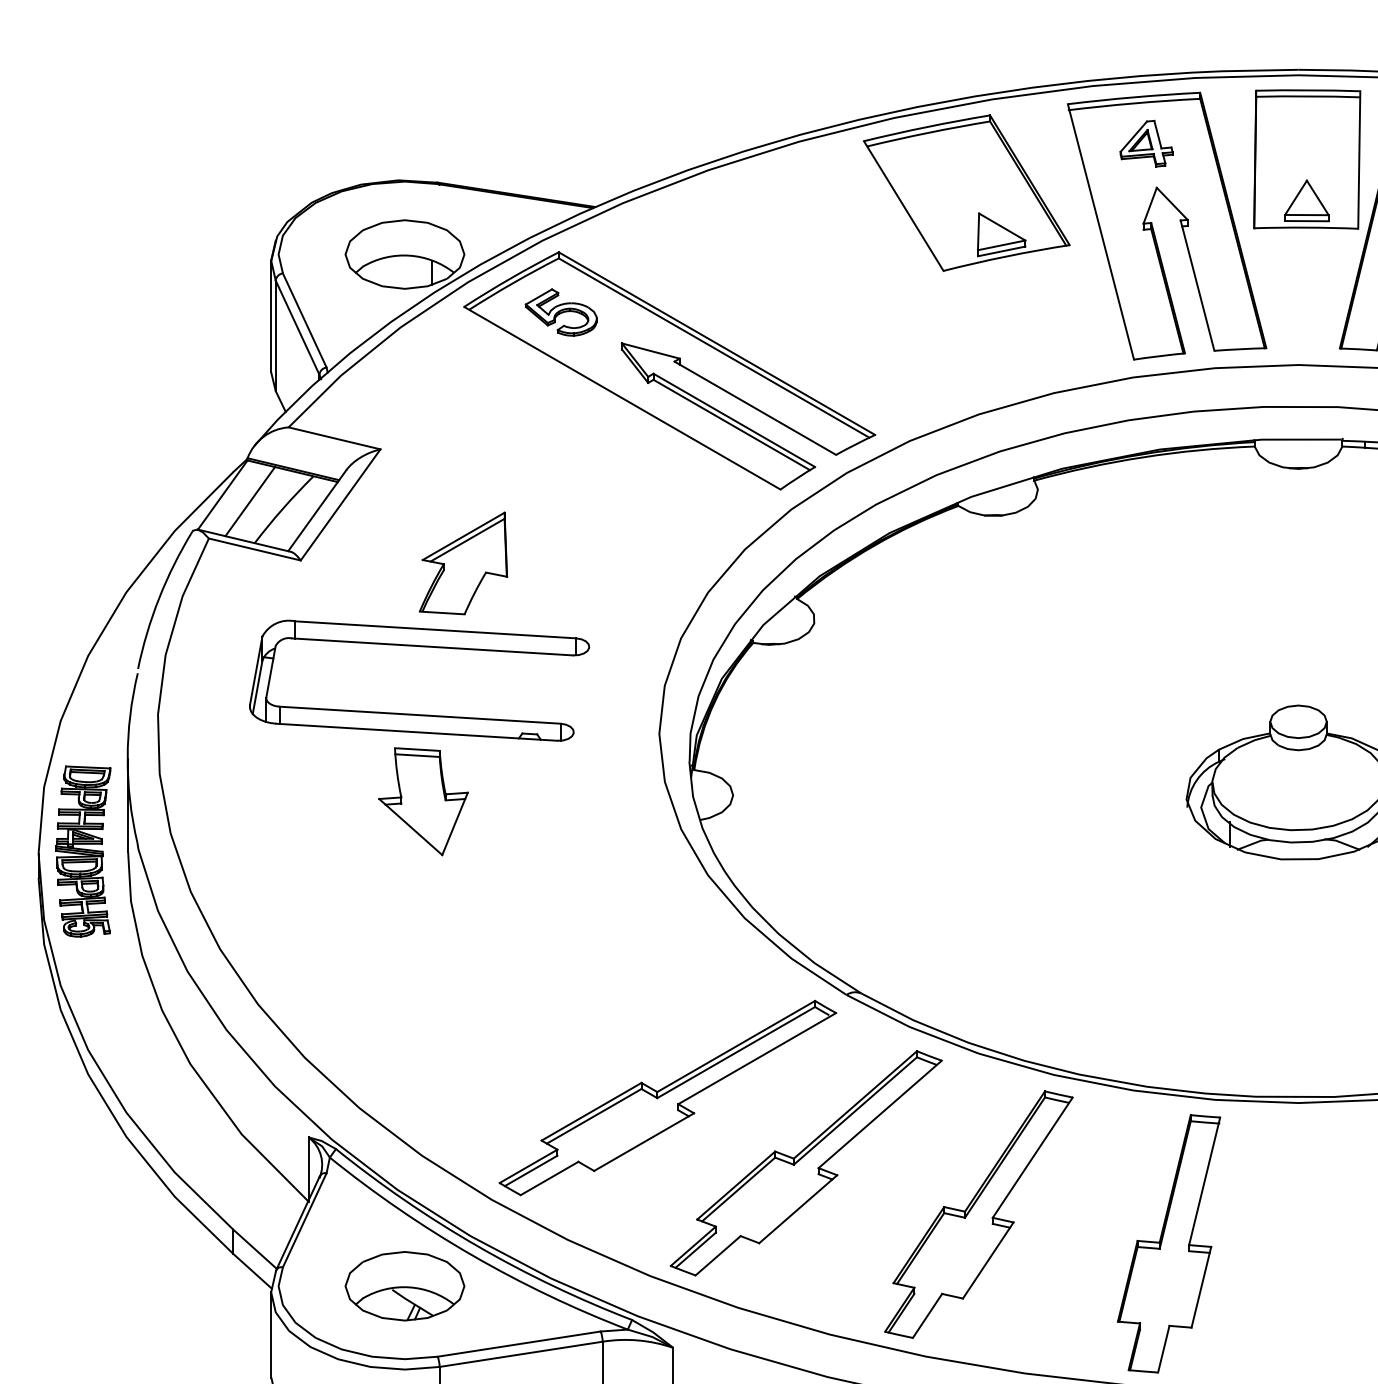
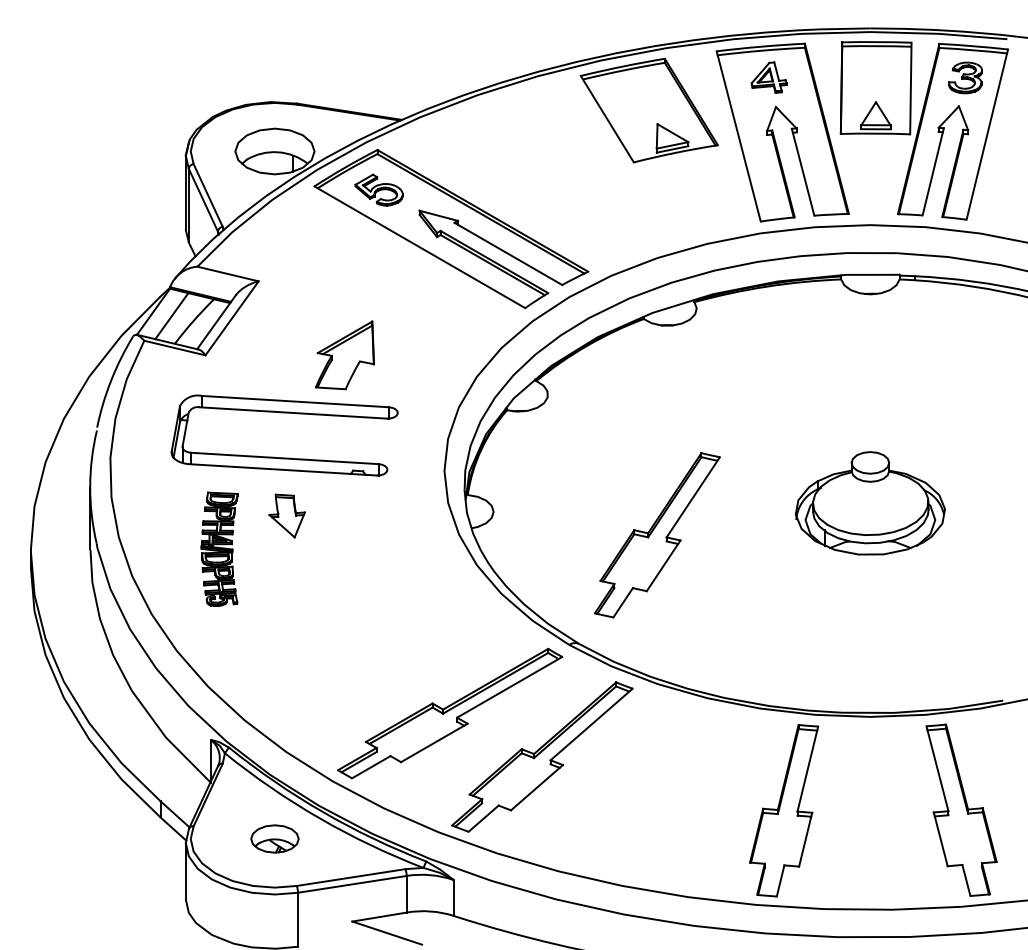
part: (462, 563) -> (344, 355), moved
part: (422, 800) -> (286, 515), size x0.6
part: (83, 850) -> (219, 548), moved
part: (977, 1214) -> (656, 535), moved
part: (404, 1285) -> (274, 838), size x0.6

